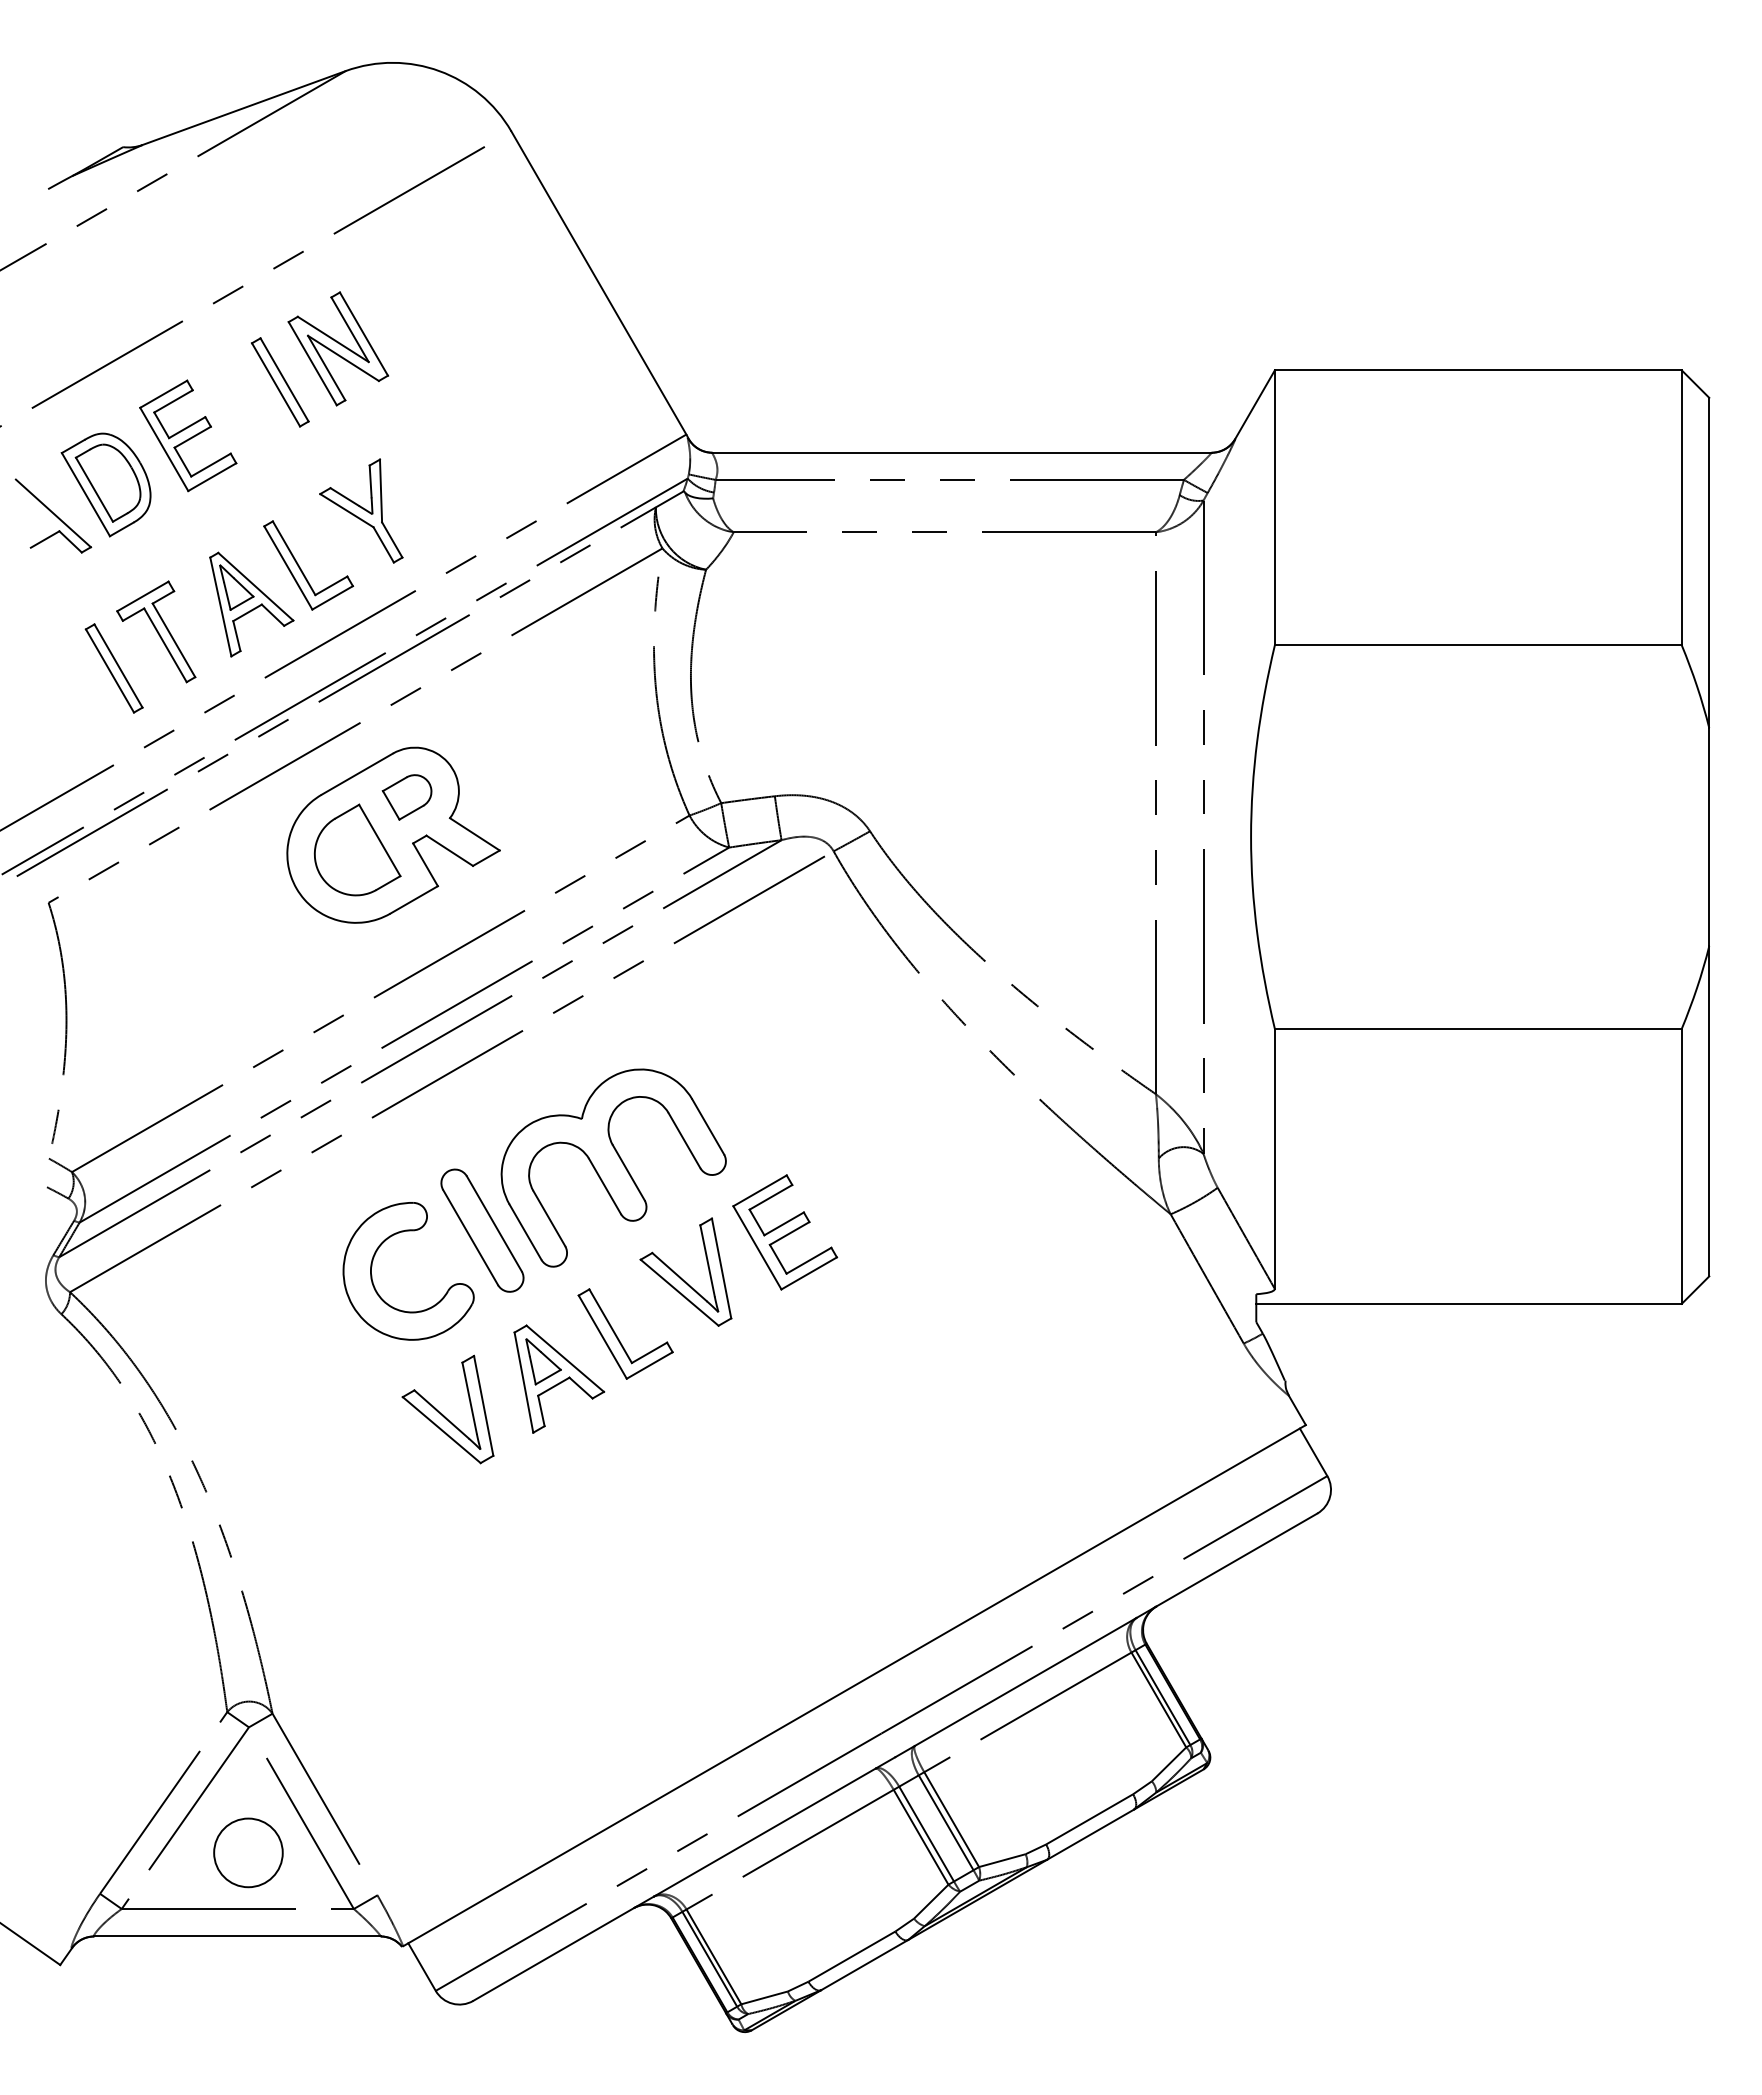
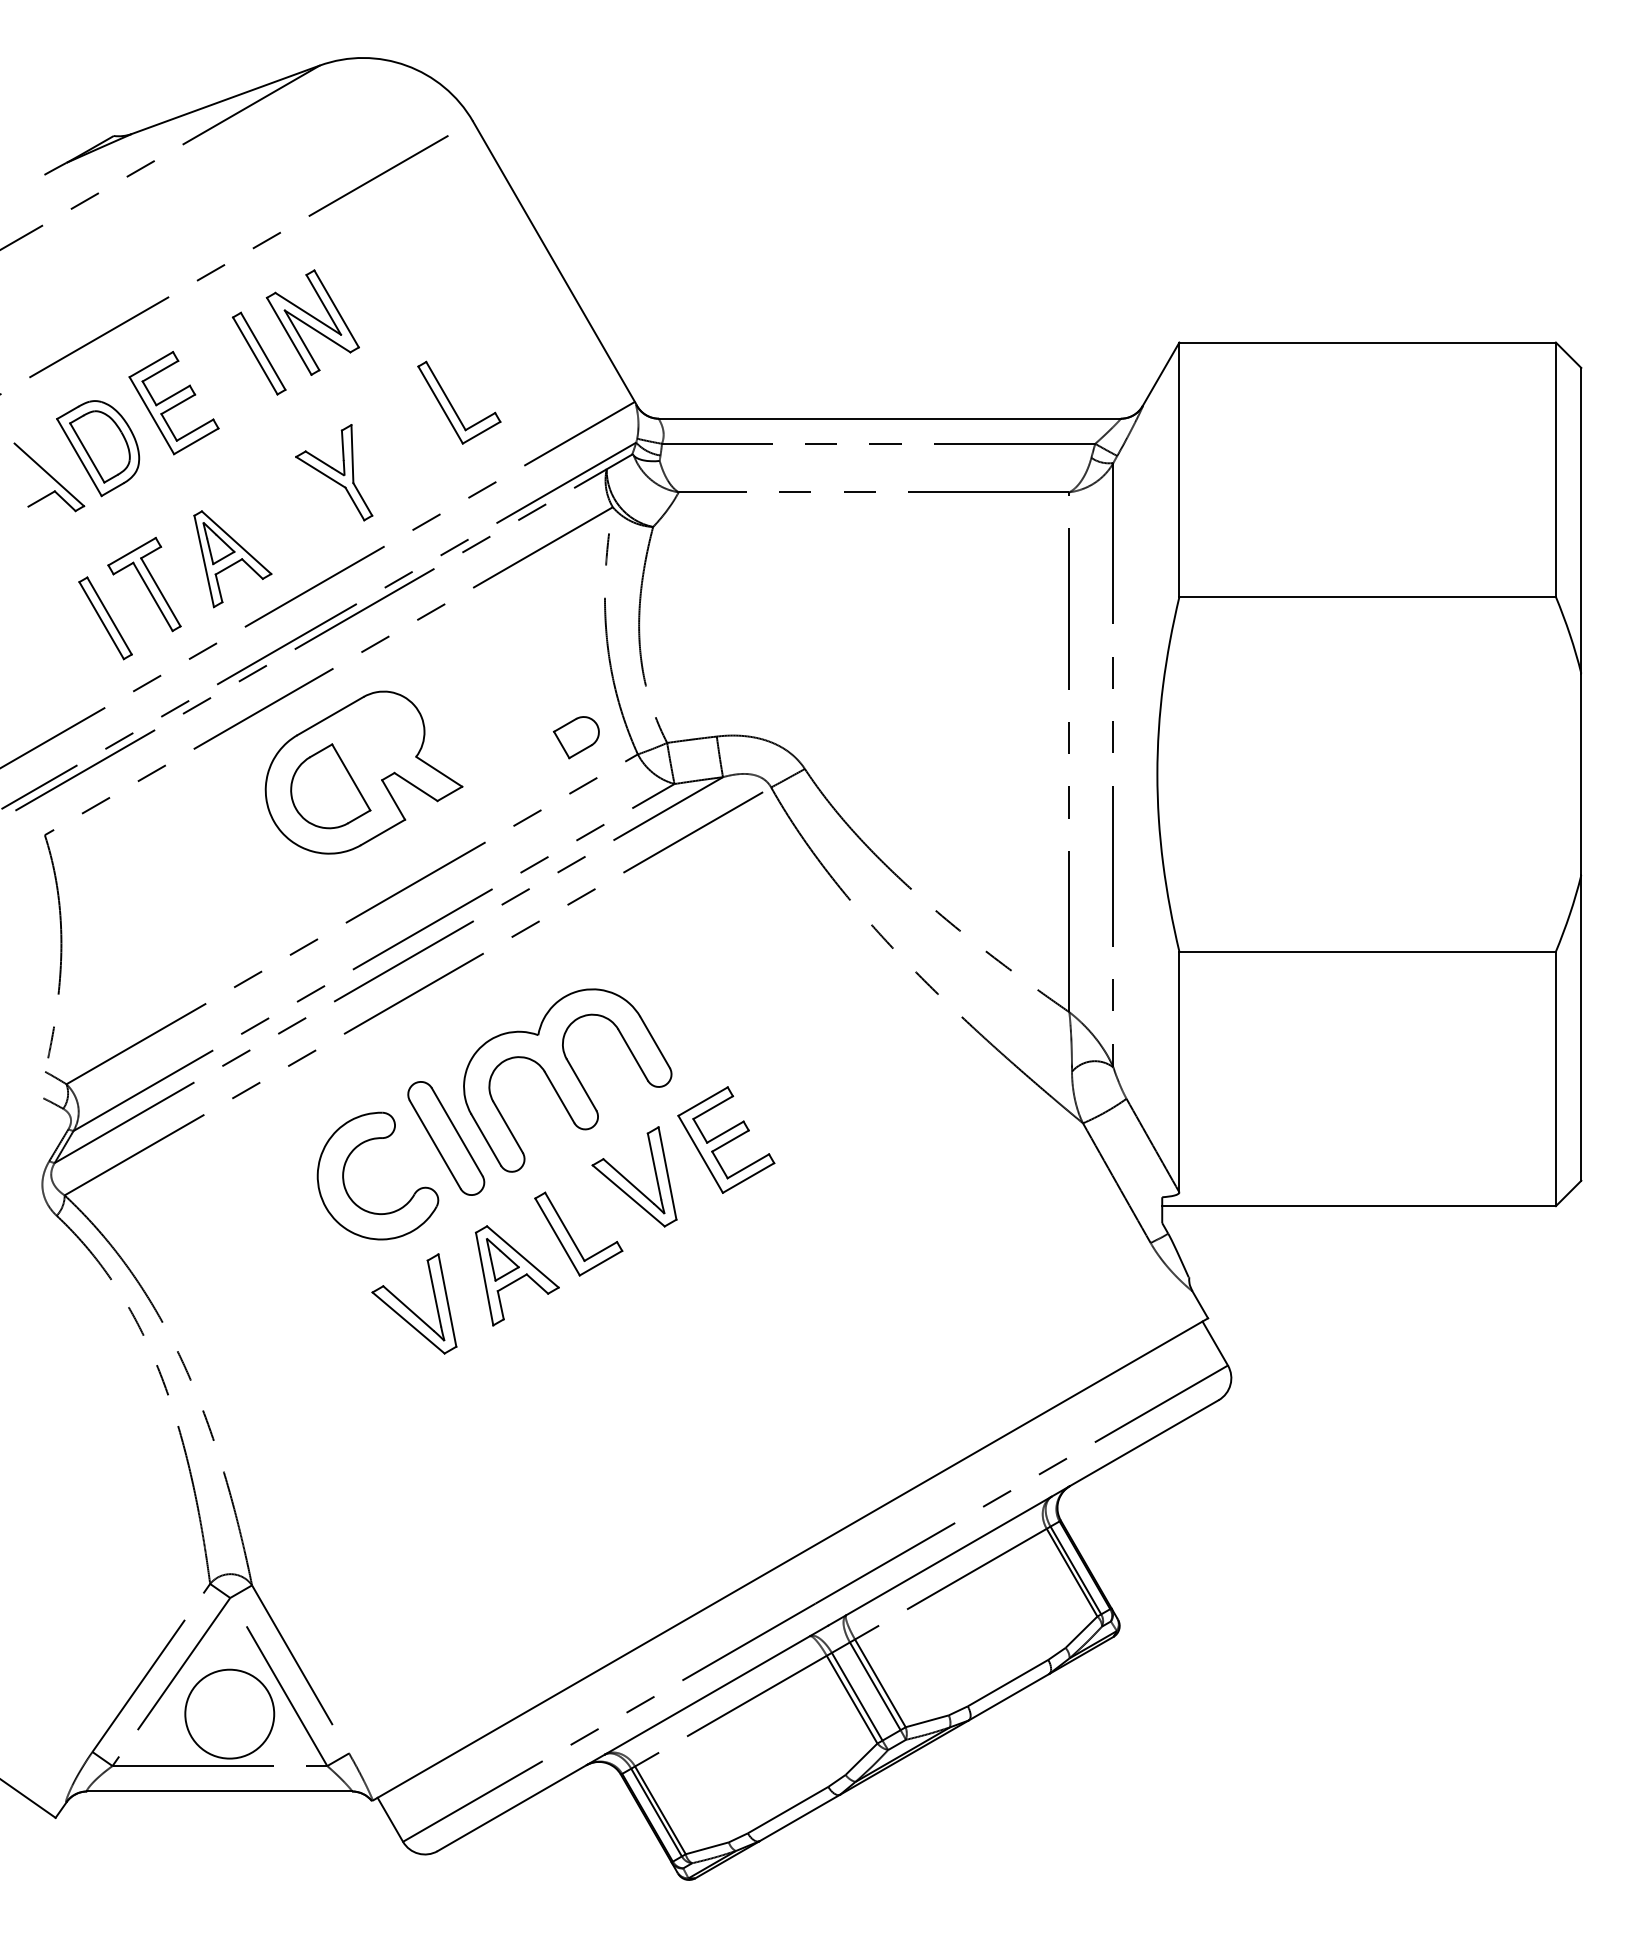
part: (301, 568) -> (452, 405), moved
part: (406, 797) -> (575, 737), moved
circle: (248, 1852) -> (229, 1713), size x1.4

